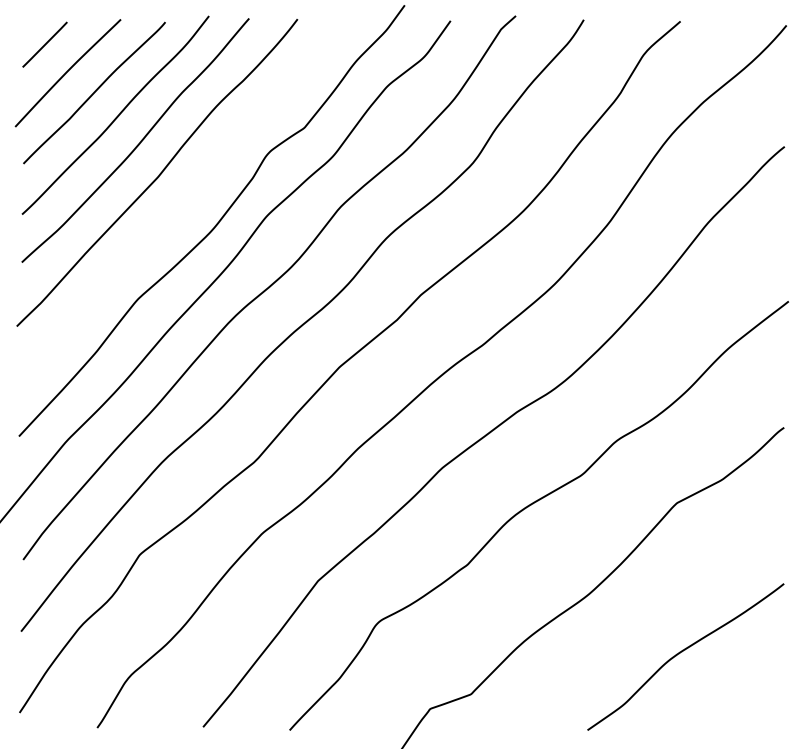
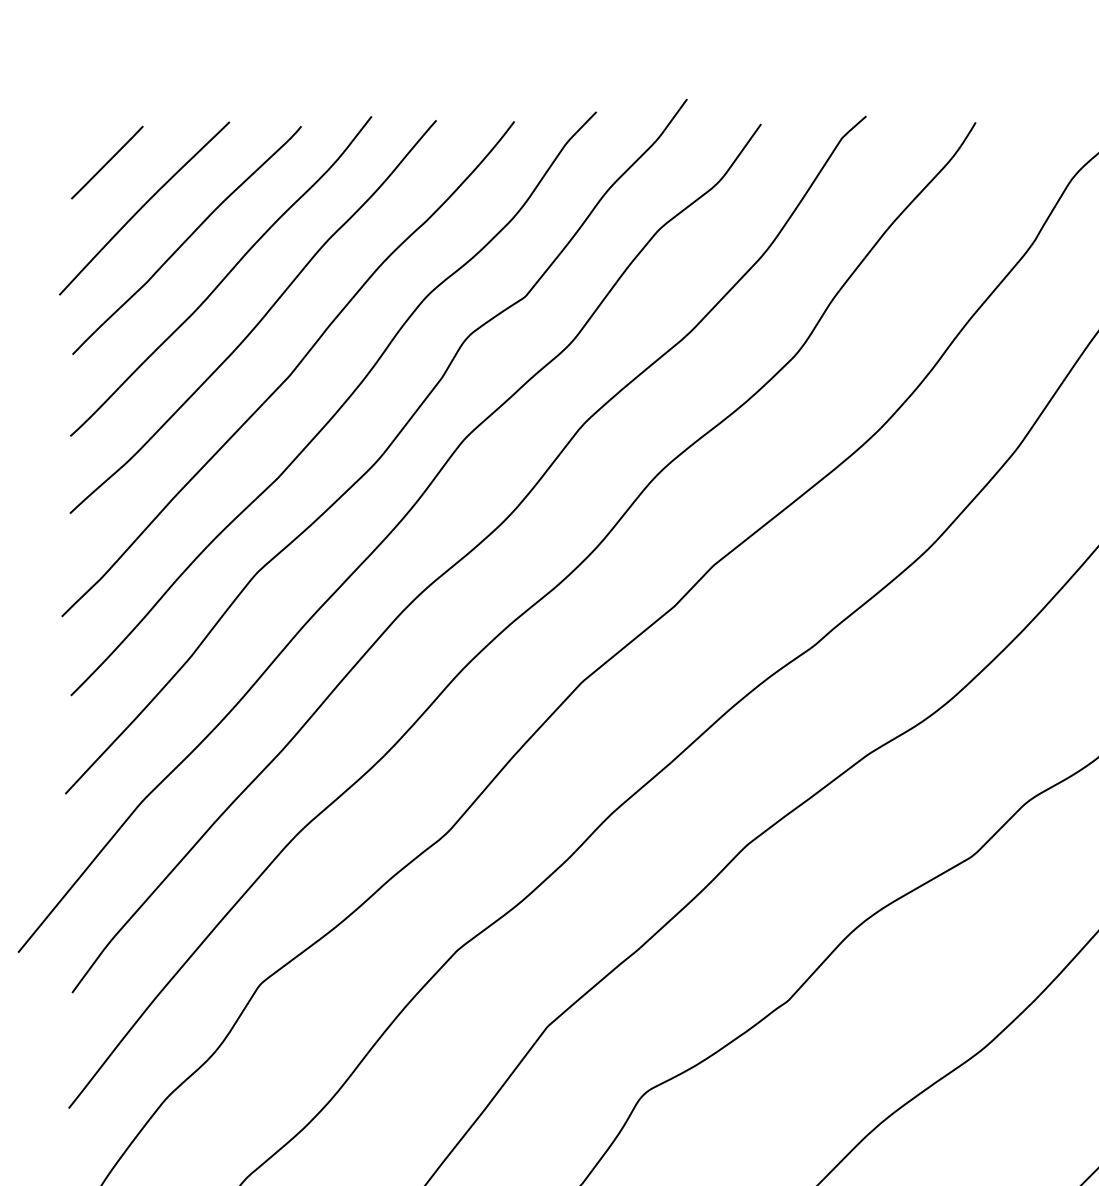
curve: (188, 196) -> (338, 407), added

